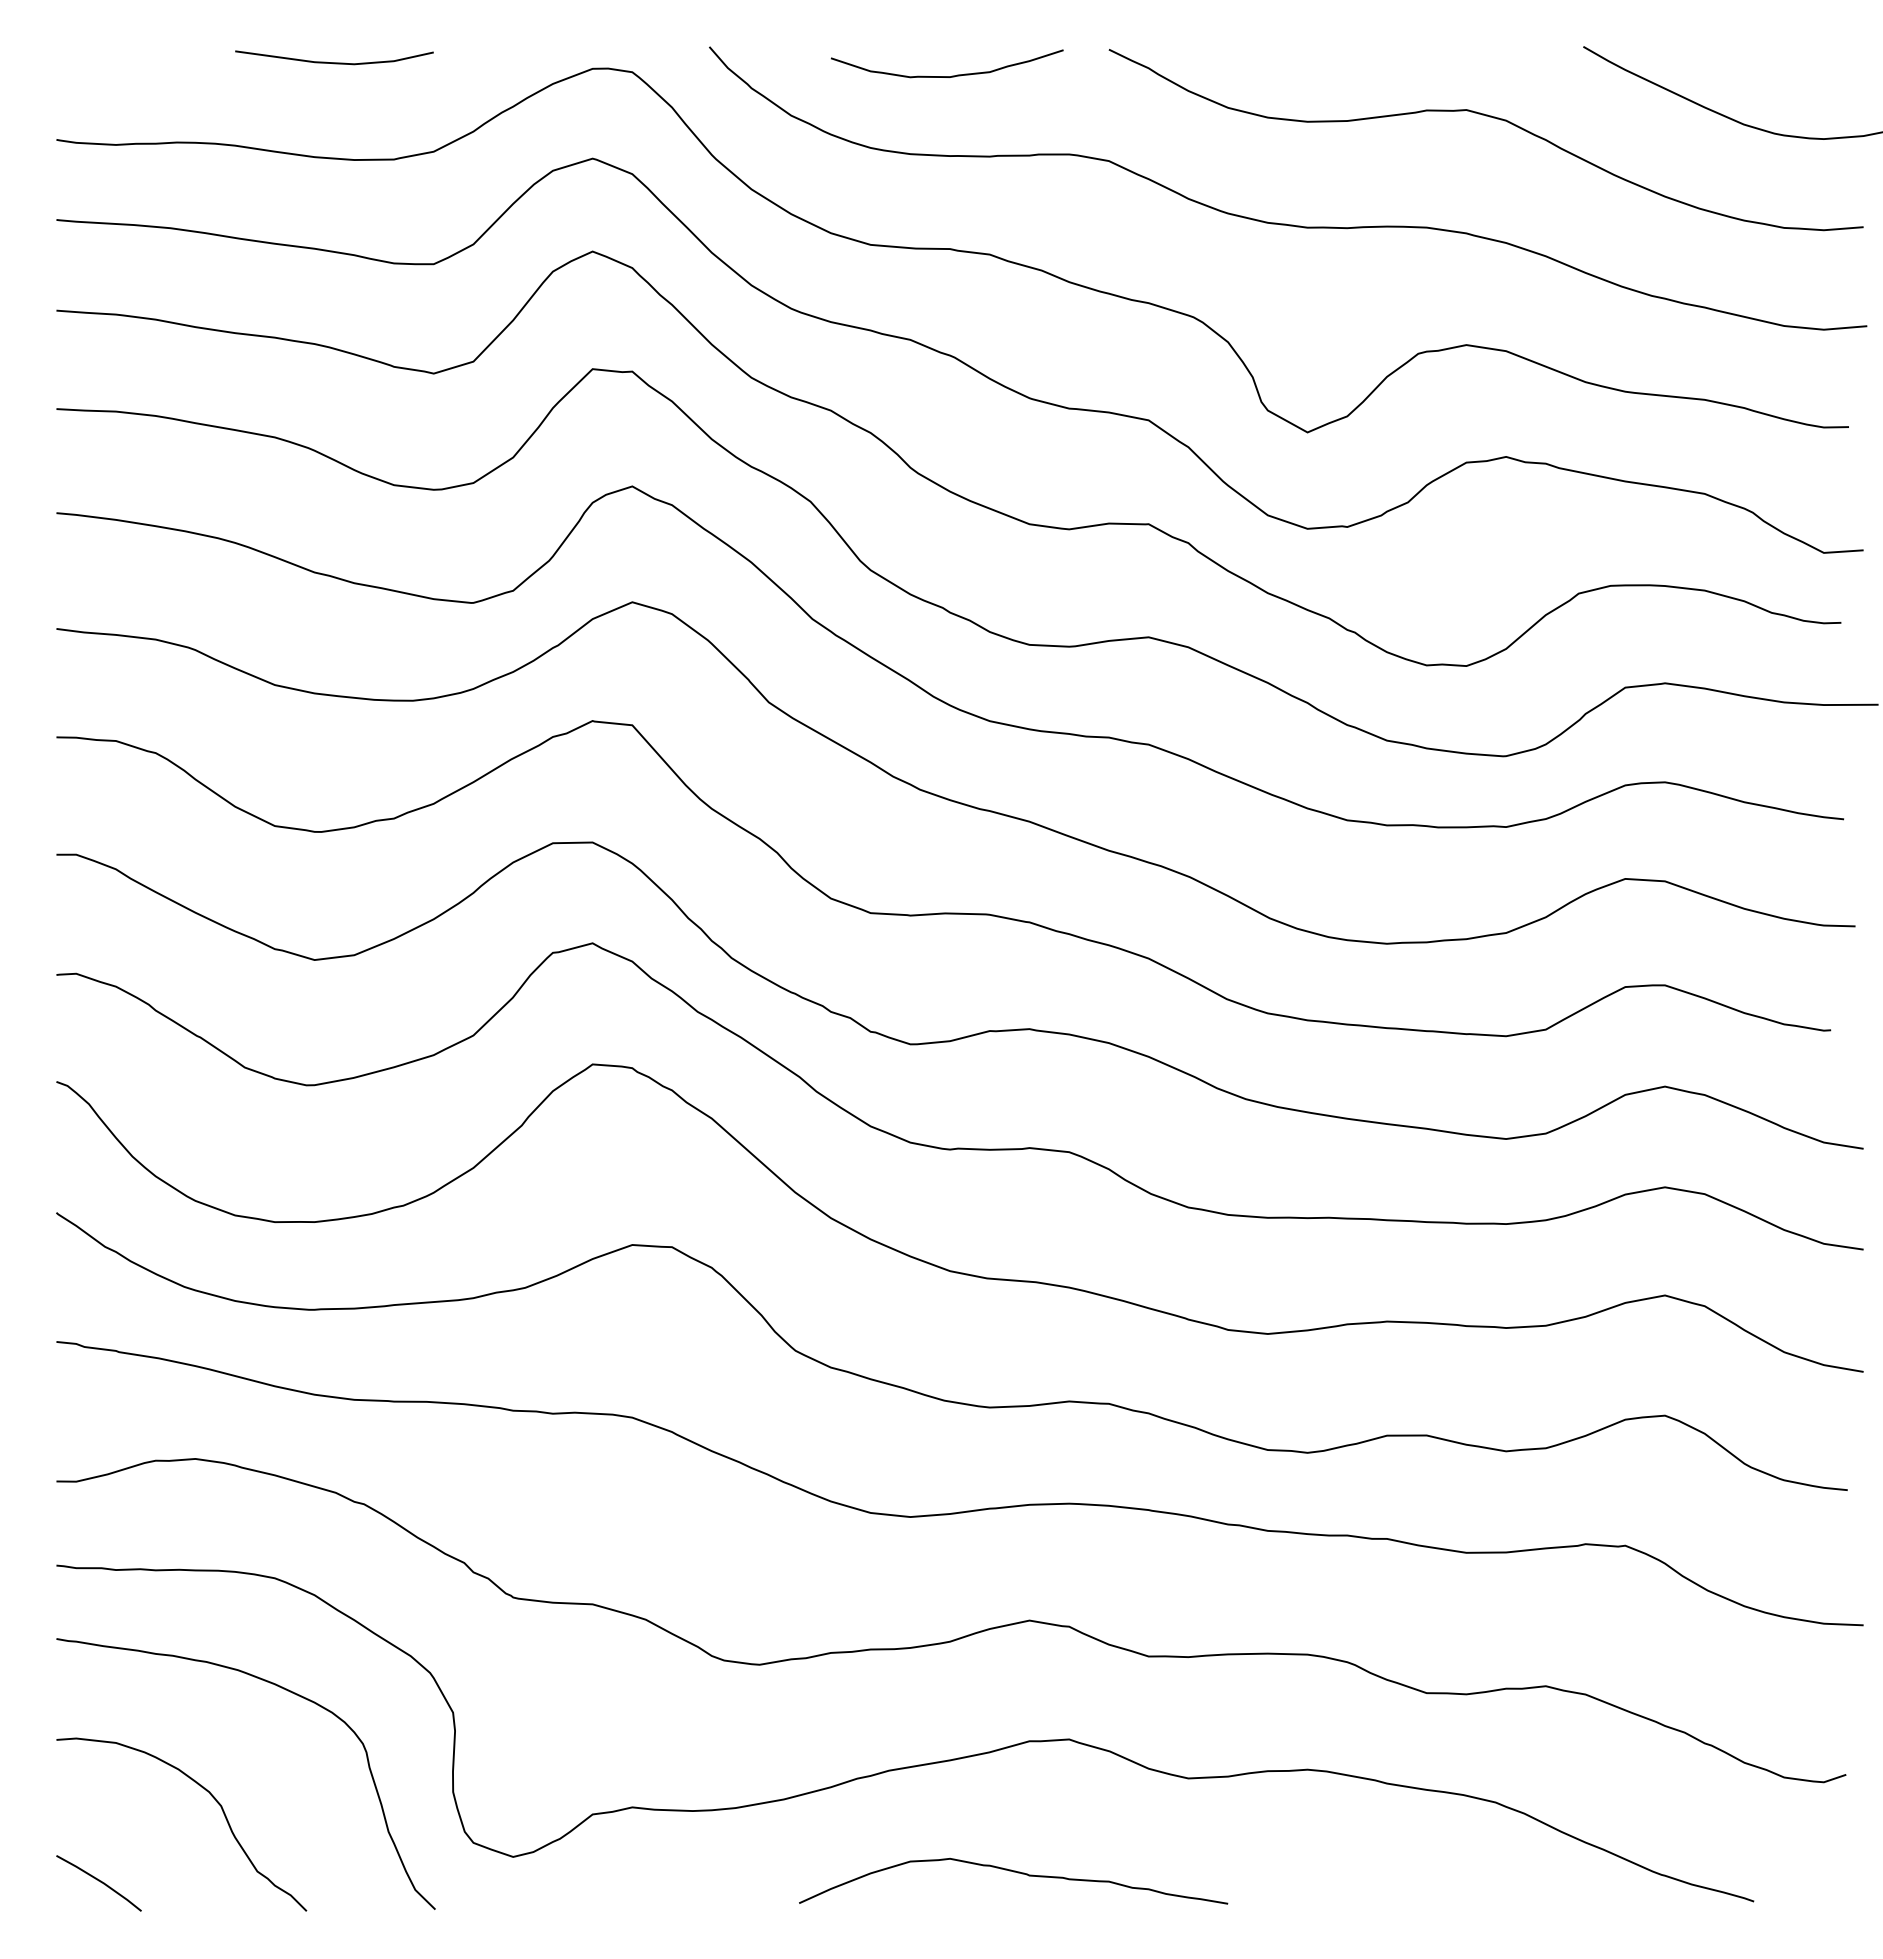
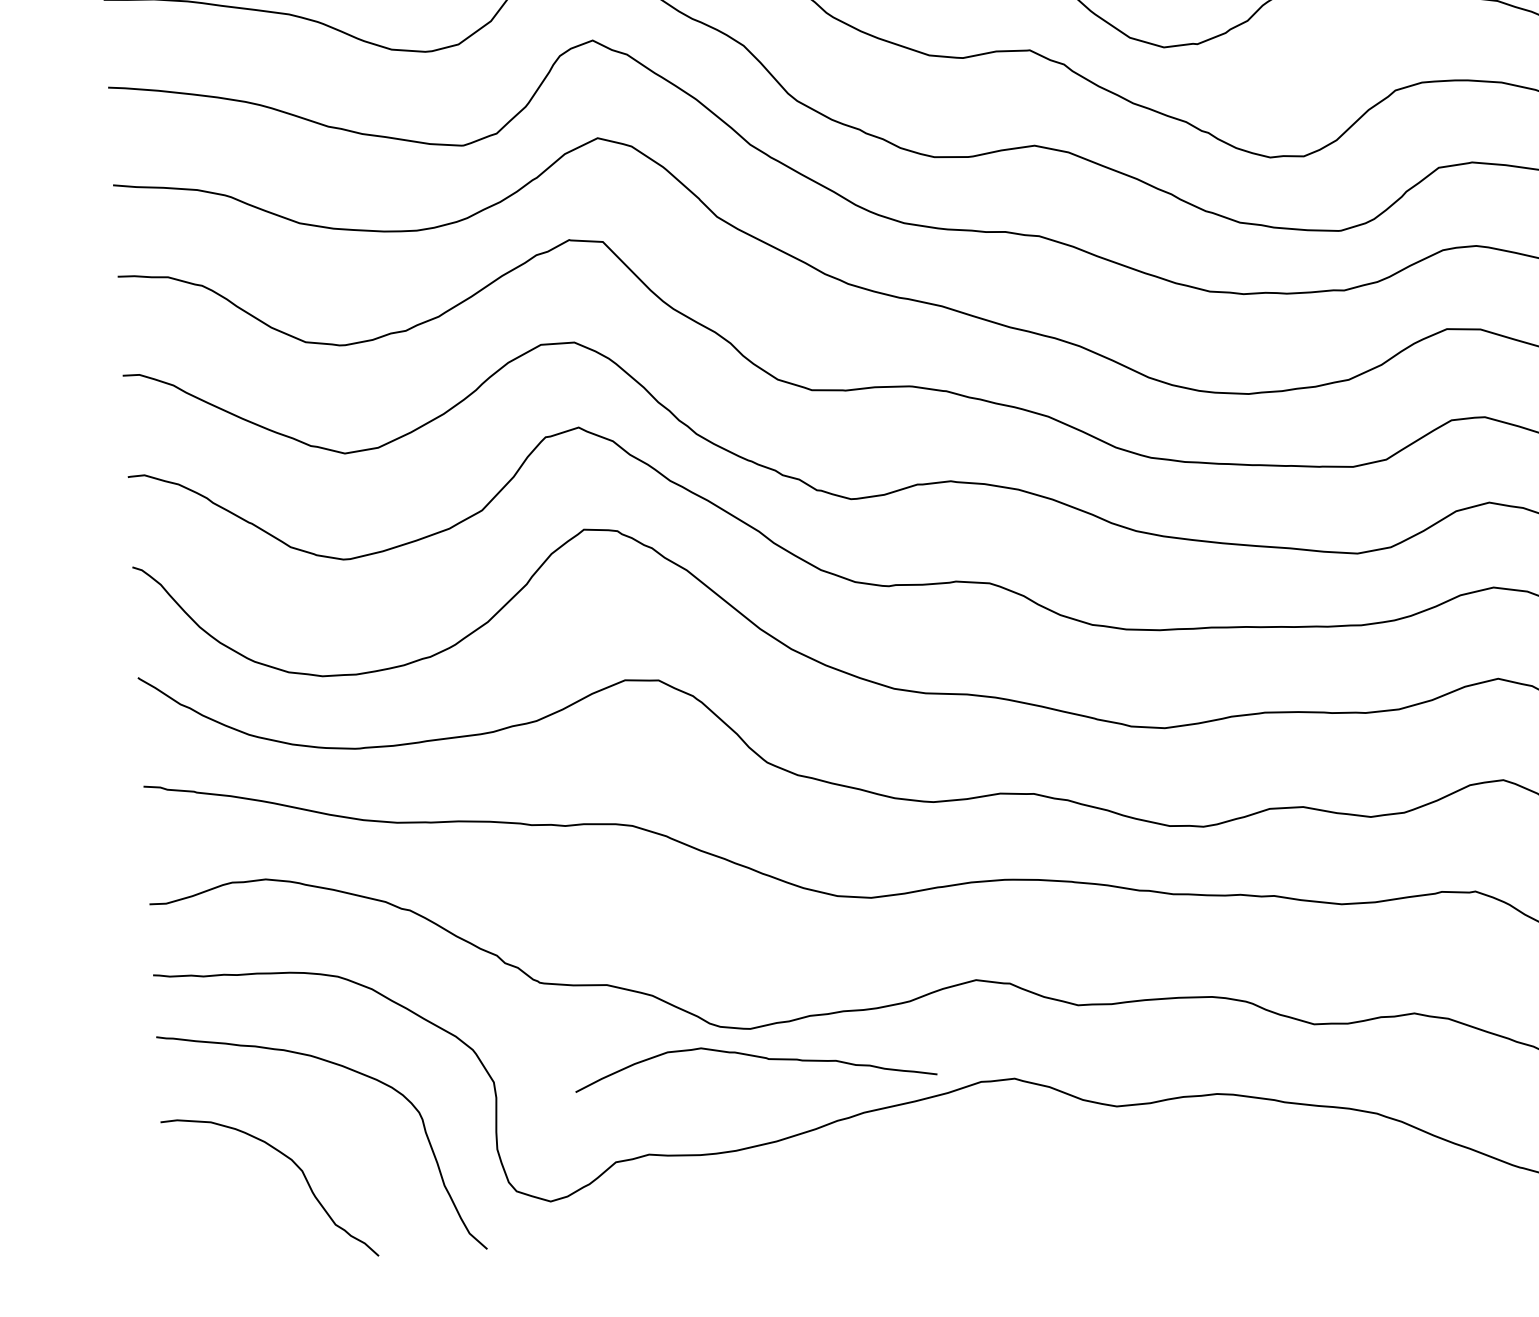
curve: (1017, 1873) -> (758, 1057), moved
line: (98, 1881) -> (202, 1239), removed

